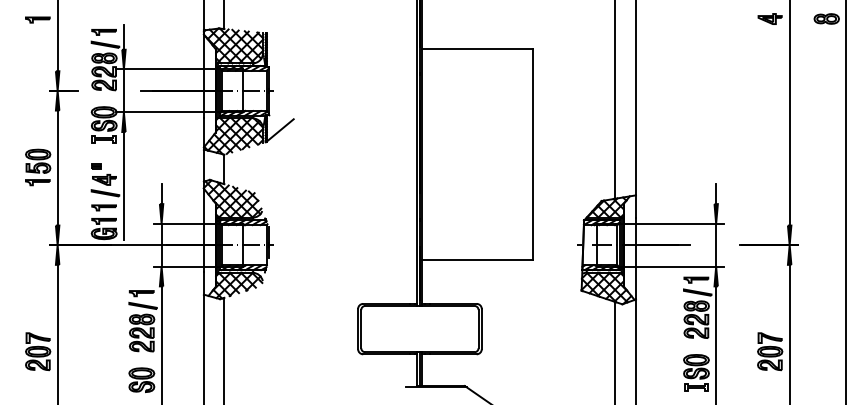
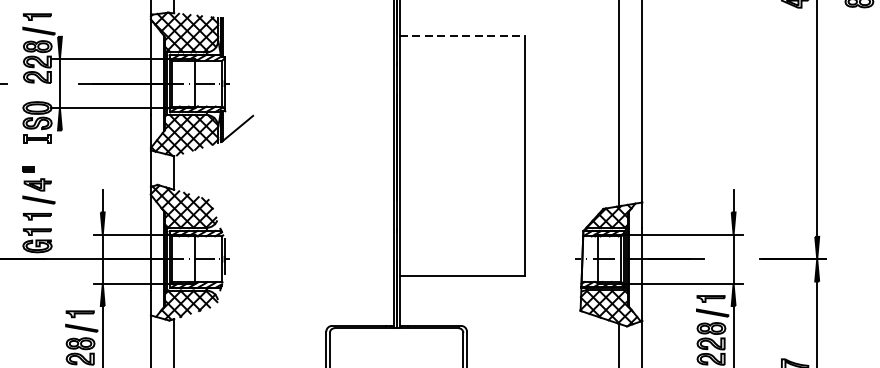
line: (123, 37) -> (59, 22), removed
line: (478, 49) -> (463, 36), solid -> dashed
line: (123, 186) -> (59, 192), removed

